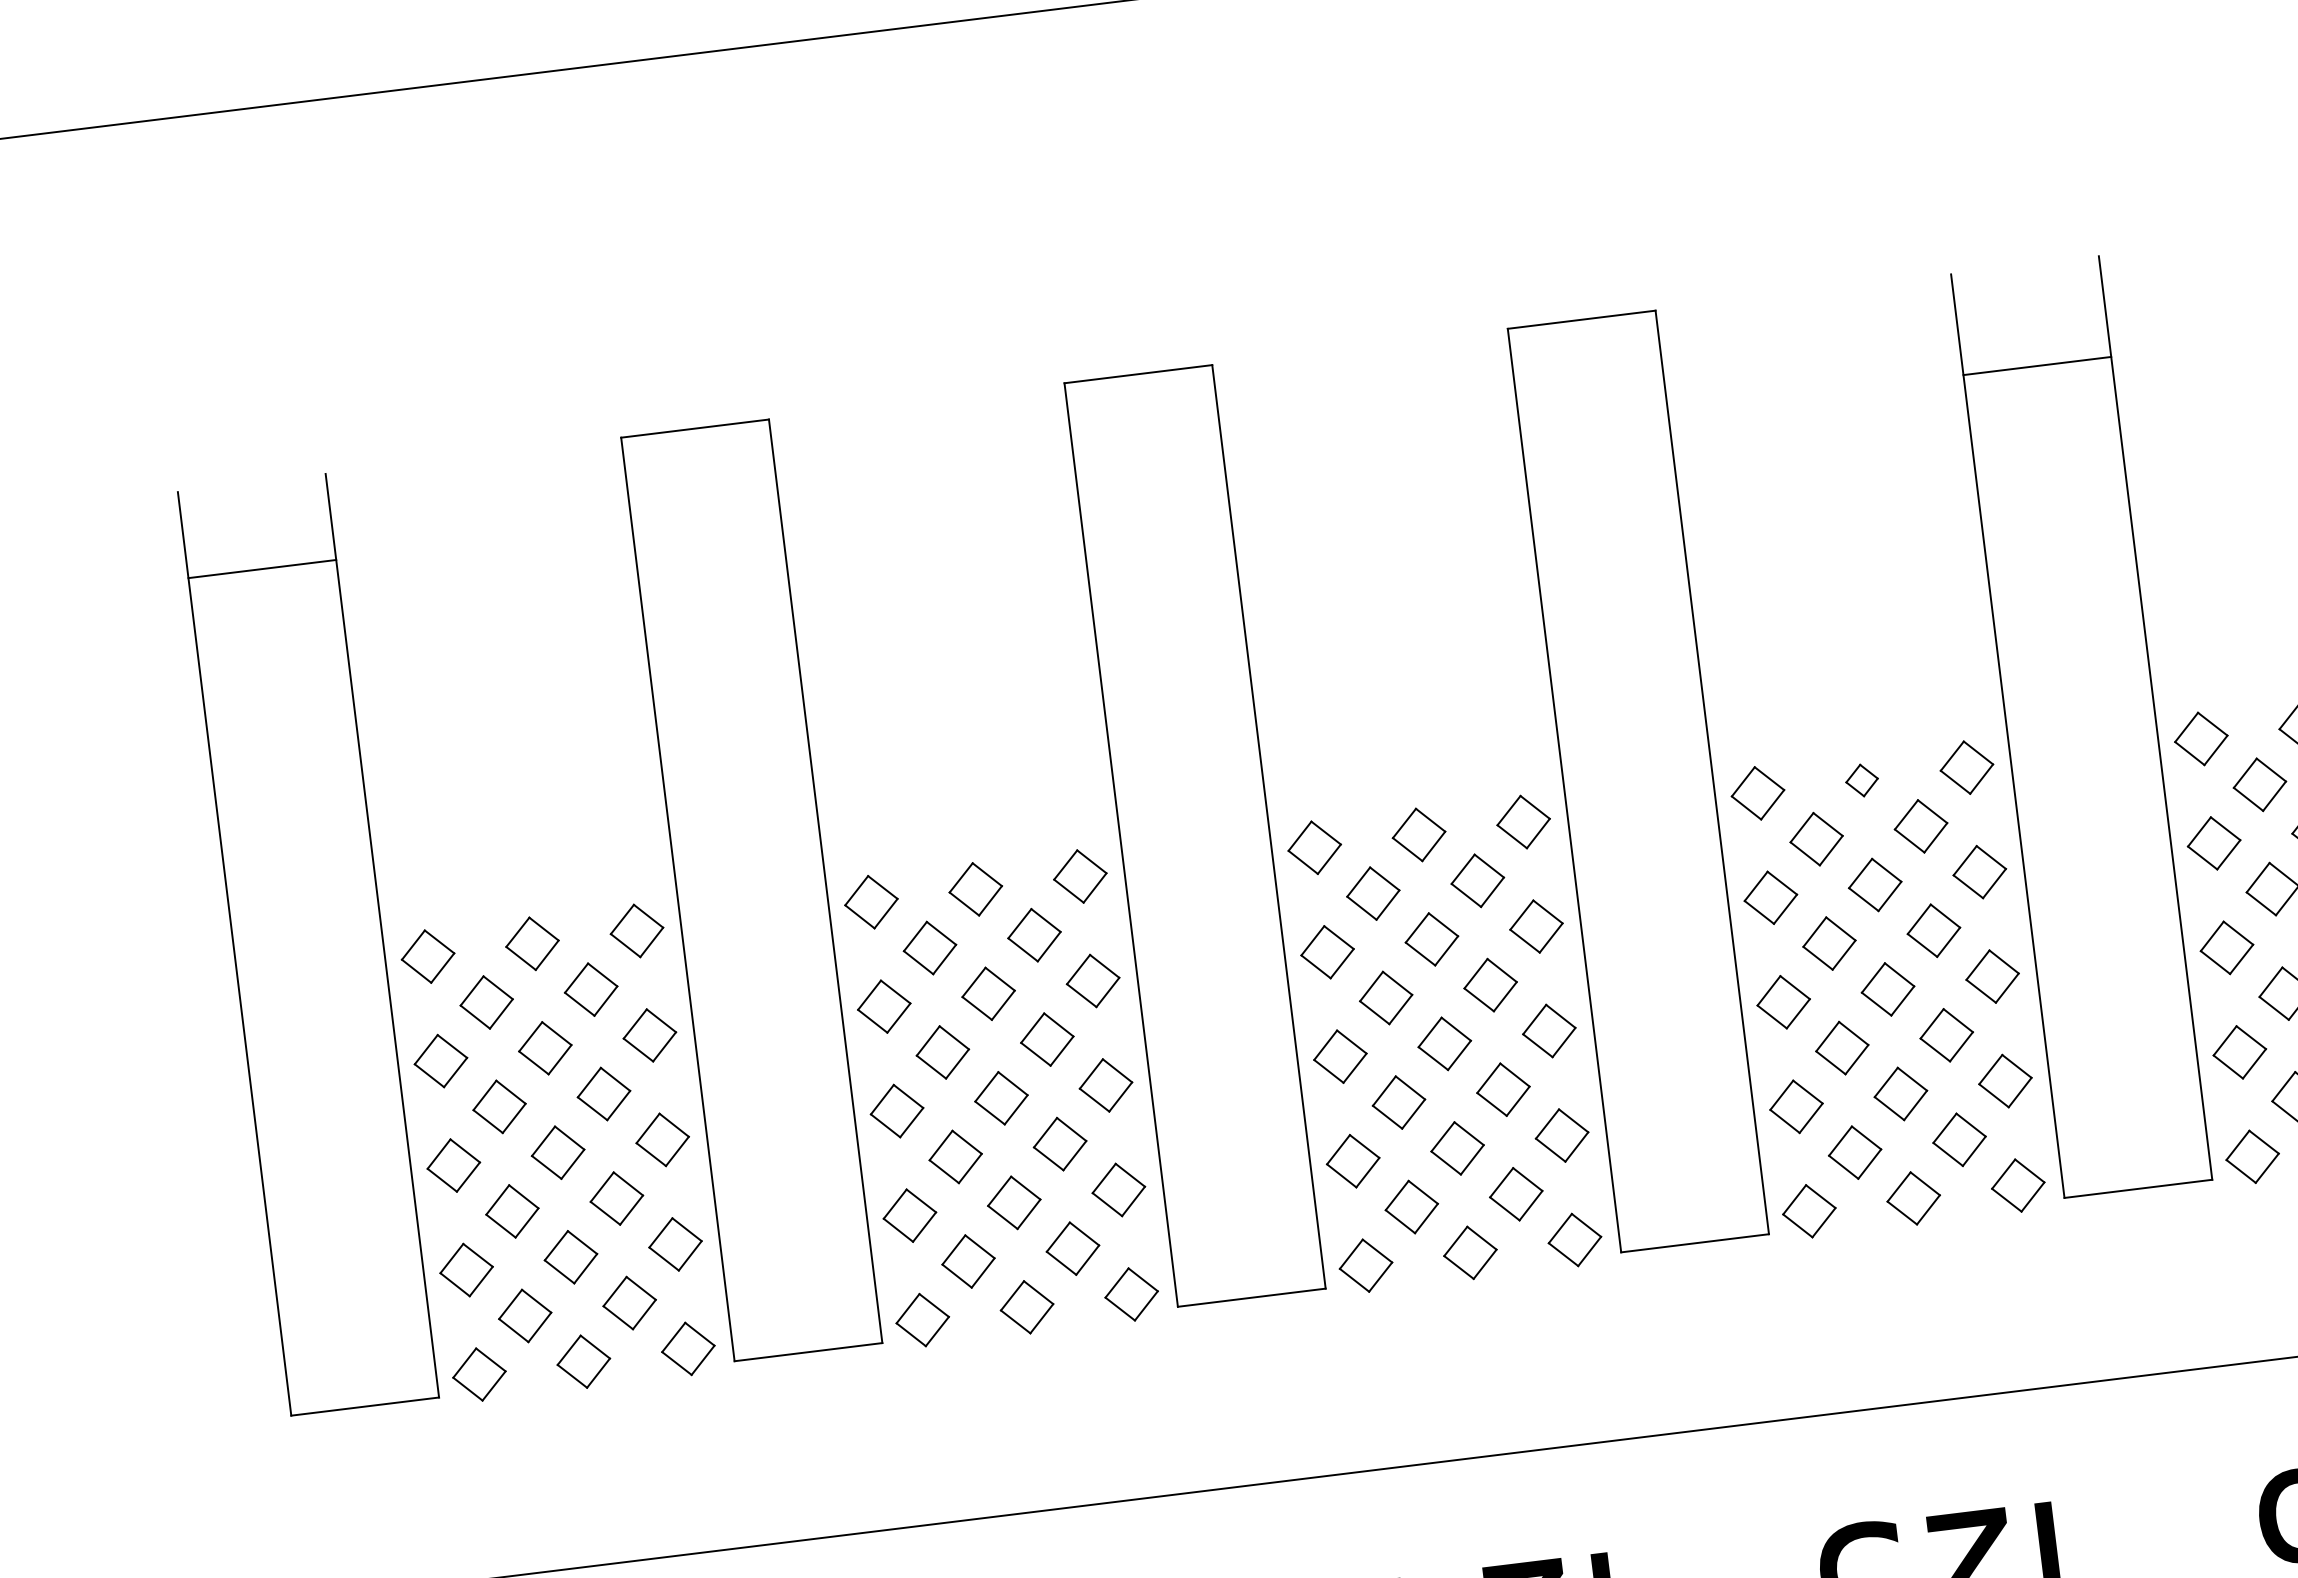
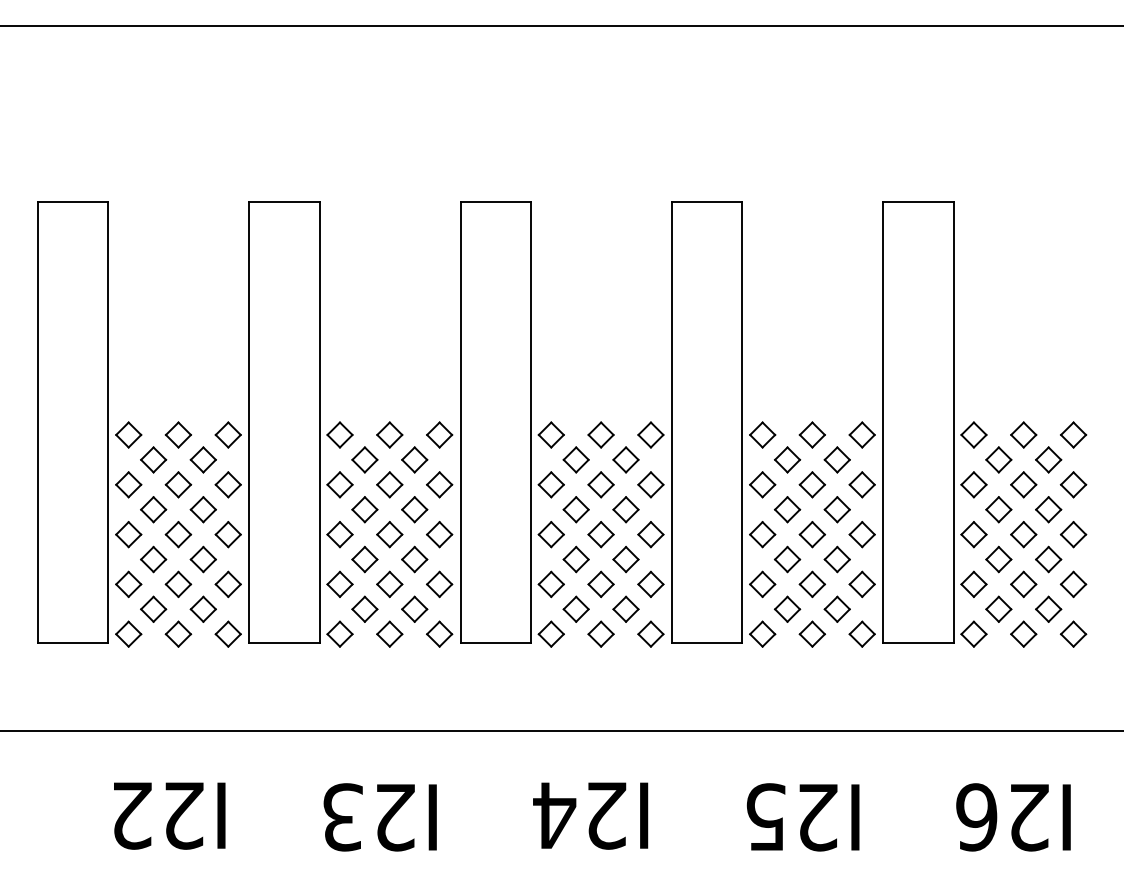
line: (2037, 366) -> (918, 202), moved
line: (260, 569) -> (72, 202), moved
part: (1860, 779) -> (811, 434), size x1.67

